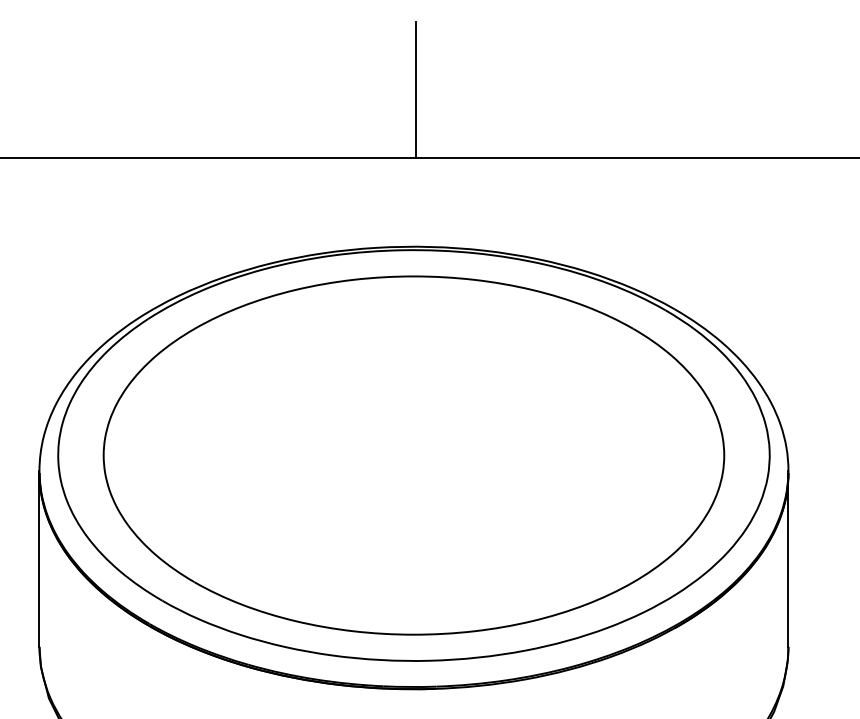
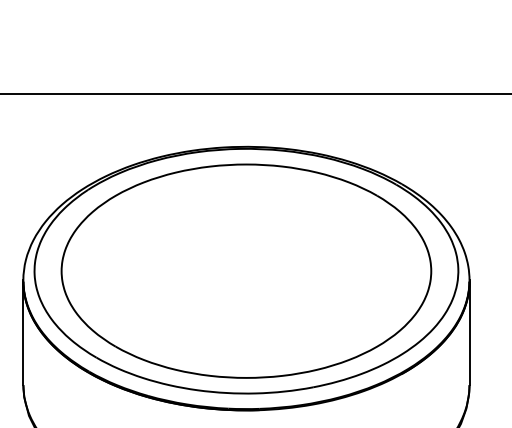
line: (415, 88) -> (247, 52), removed

